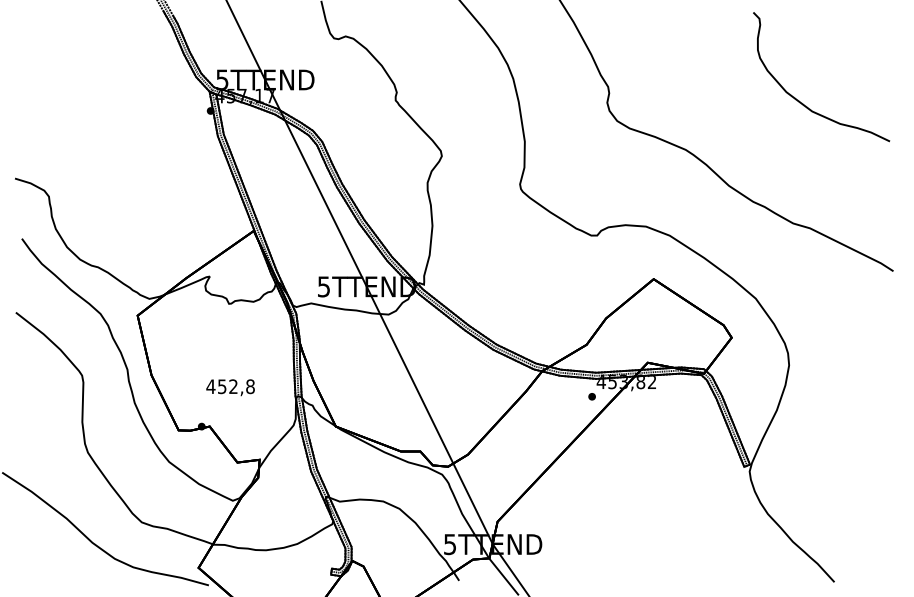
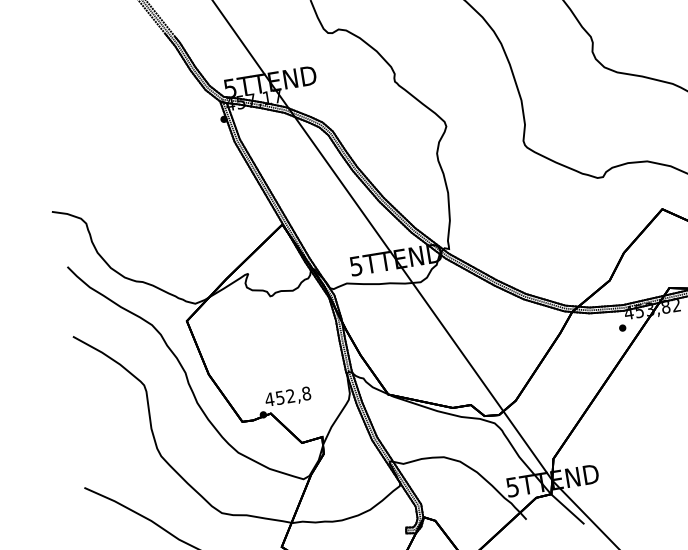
text: (230, 387) -> (288, 397), moved

